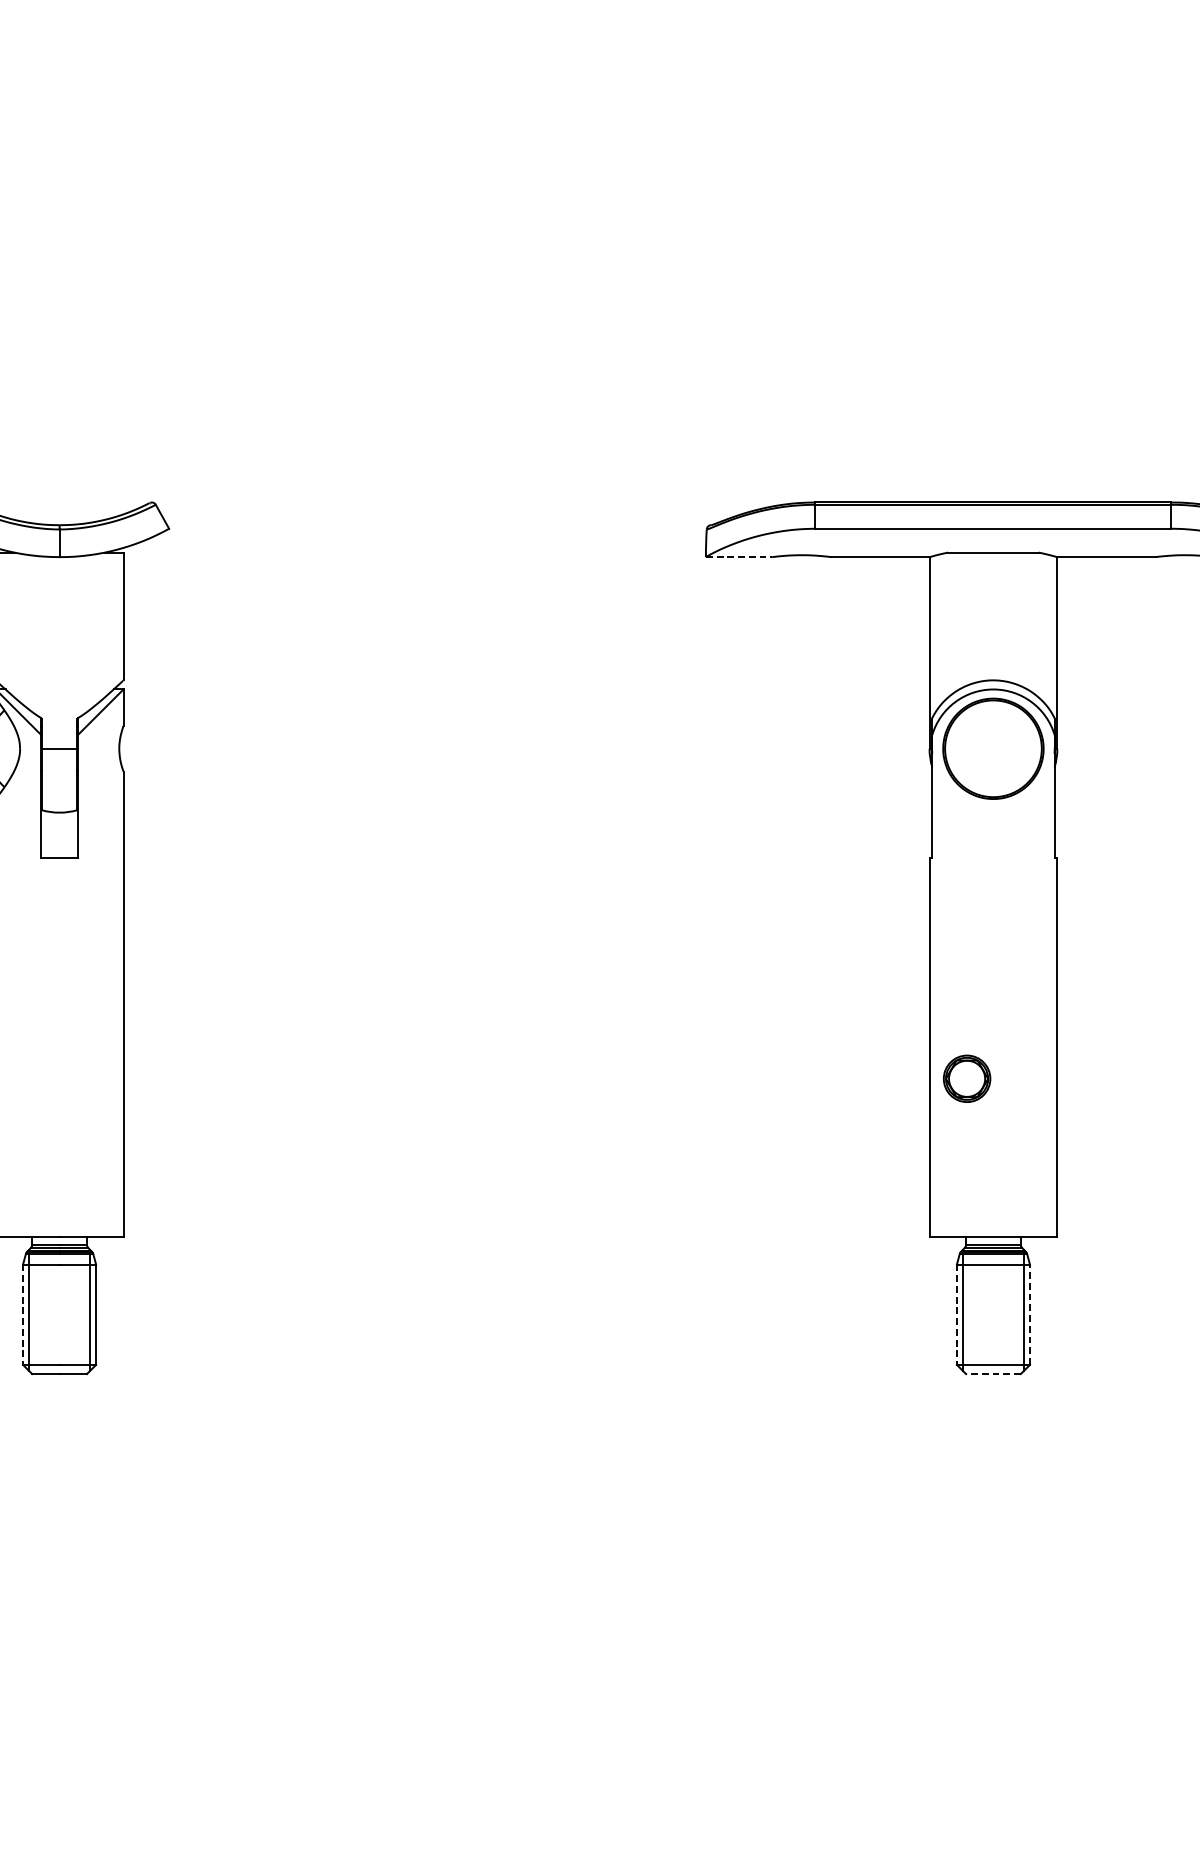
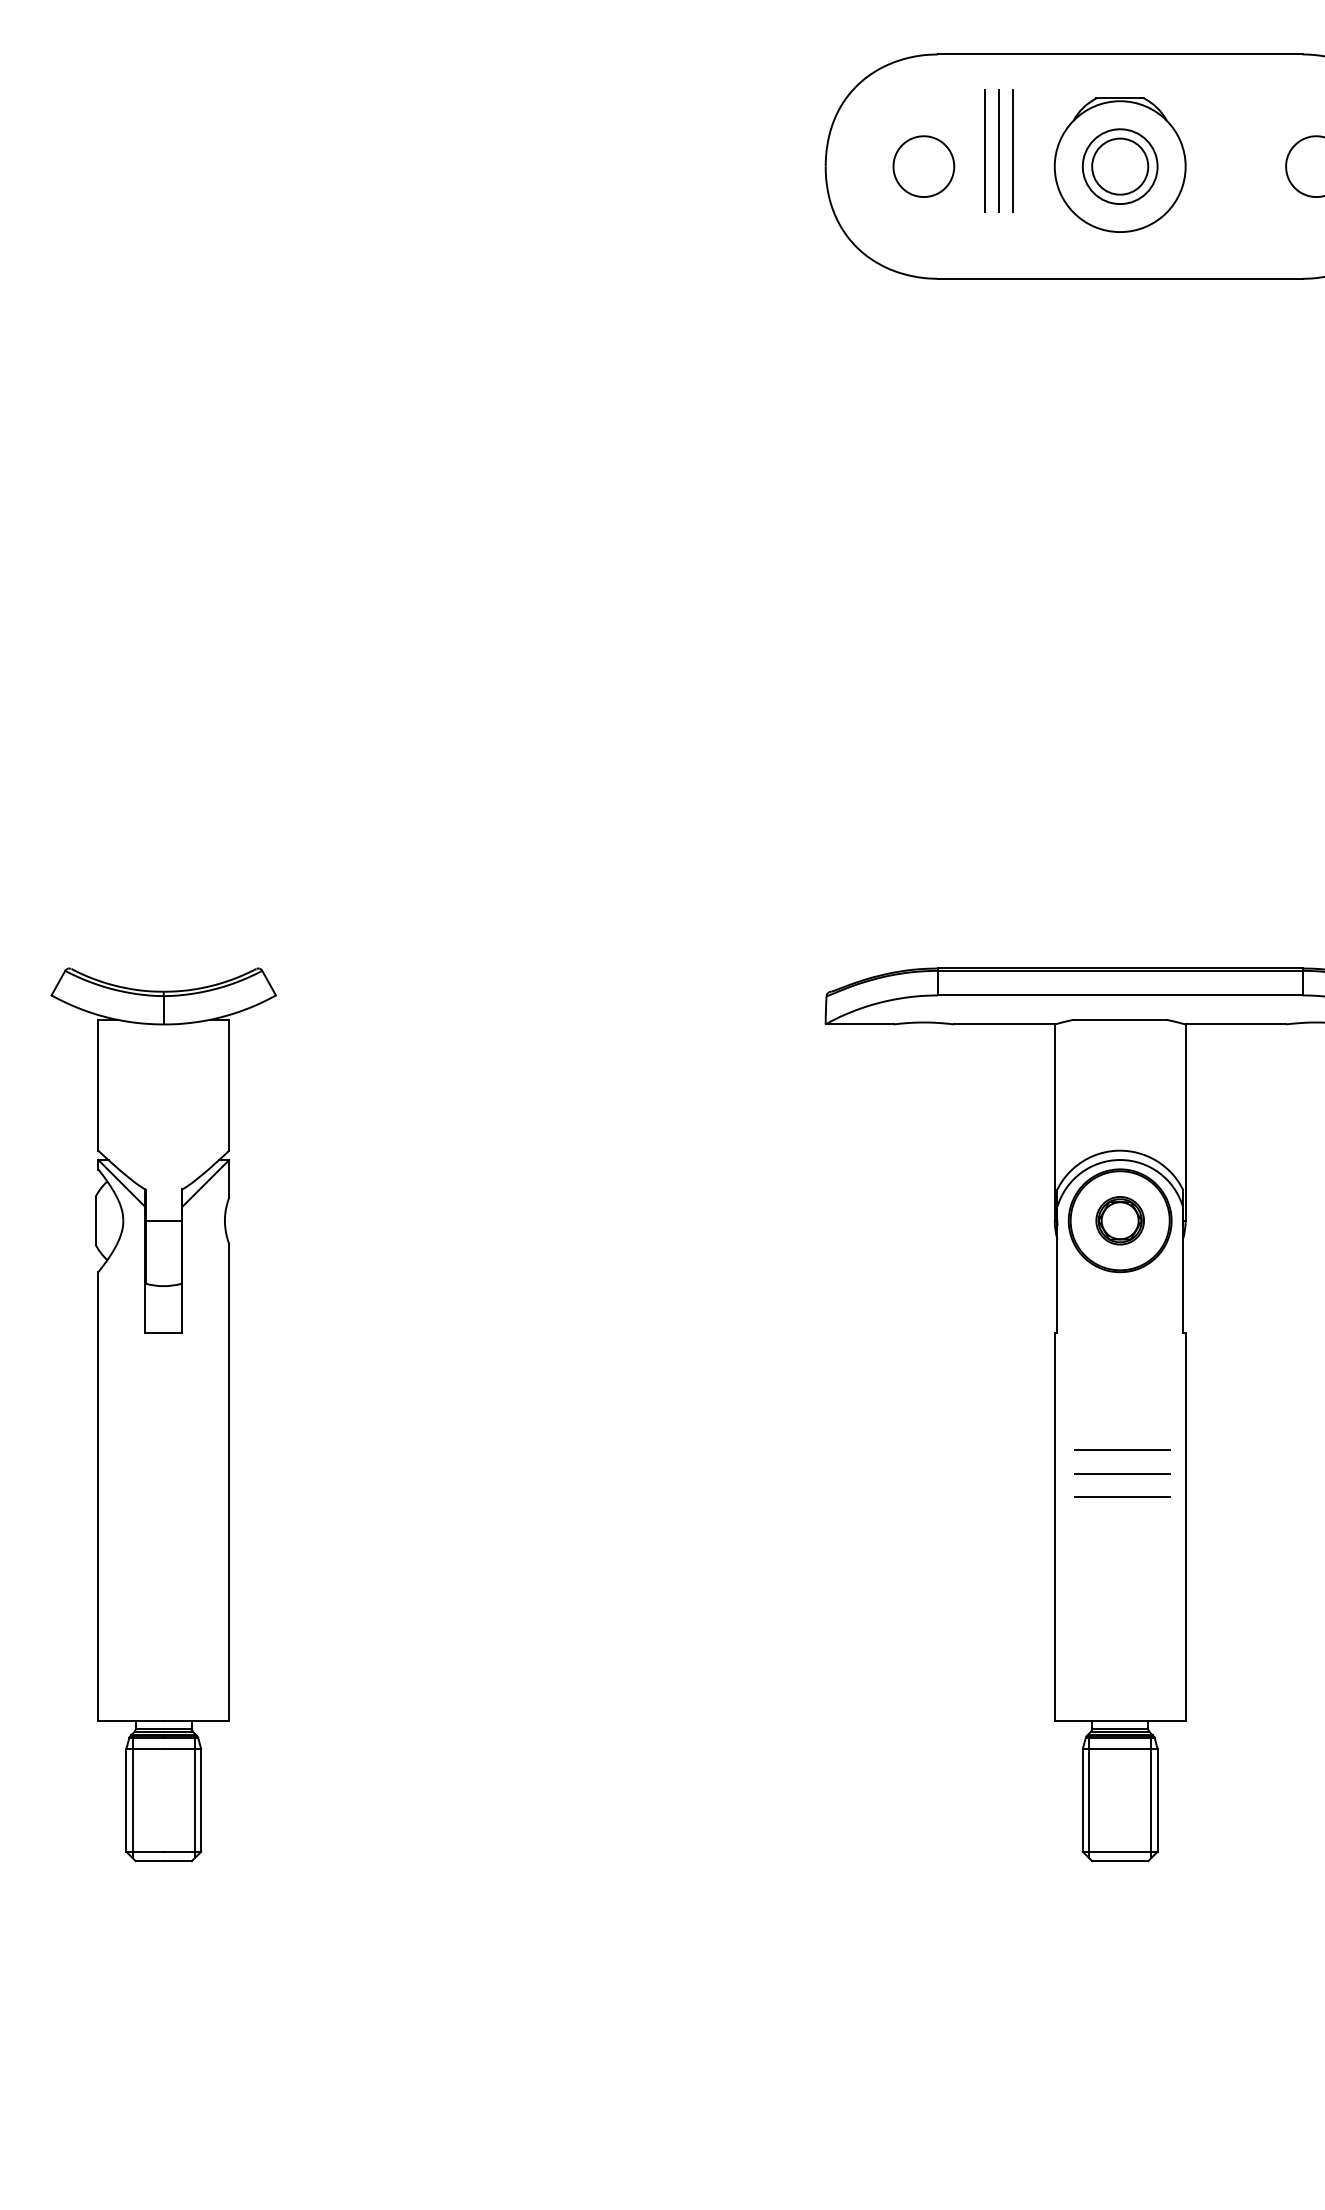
line: (738, 557) -> (859, 1024), dashed -> solid
line: (994, 973) -> (1121, 1450), added
line: (994, 995) -> (1121, 1473), added
line: (994, 1019) -> (1121, 1497), added
part: (966, 1078) -> (1119, 1220), moved
line: (1029, 1313) -> (1157, 1799), dashed -> solid
line: (23, 1314) -> (126, 1800), dashed -> solid
line: (956, 1314) -> (1082, 1800), dashed -> solid
line: (992, 1374) -> (1119, 1861), dashed -> solid

